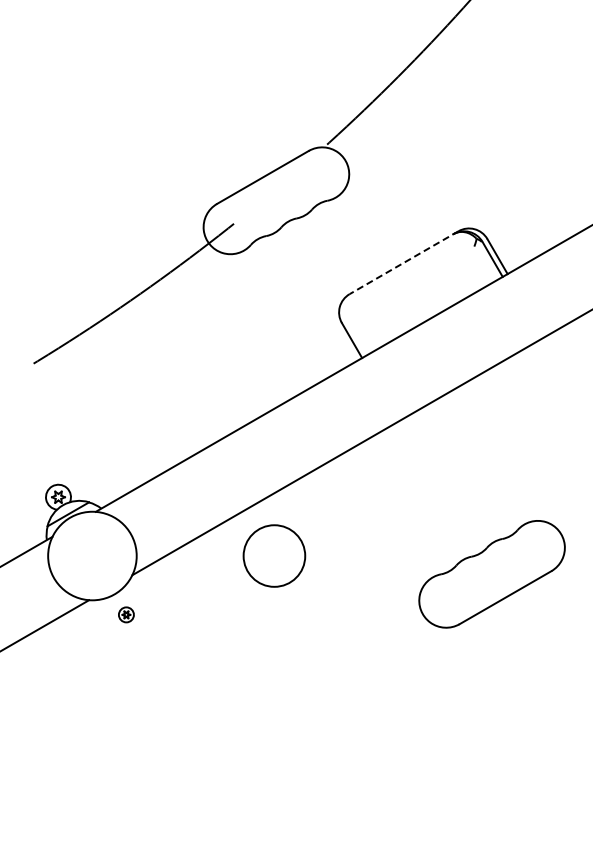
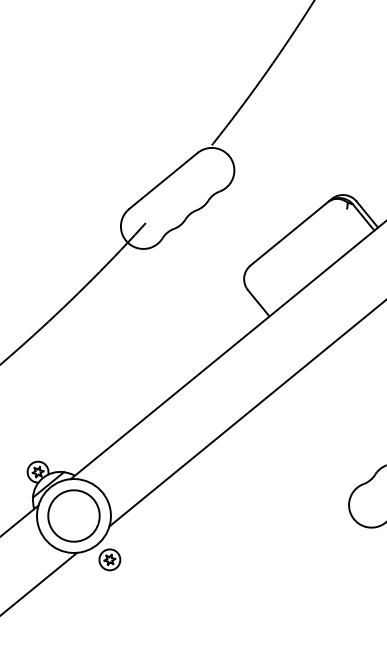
line: (404, 262) -> (291, 232), dashed -> solid
circle: (274, 555) -> (73, 515), moved
part: (126, 614) -> (109, 559), size x1.67

